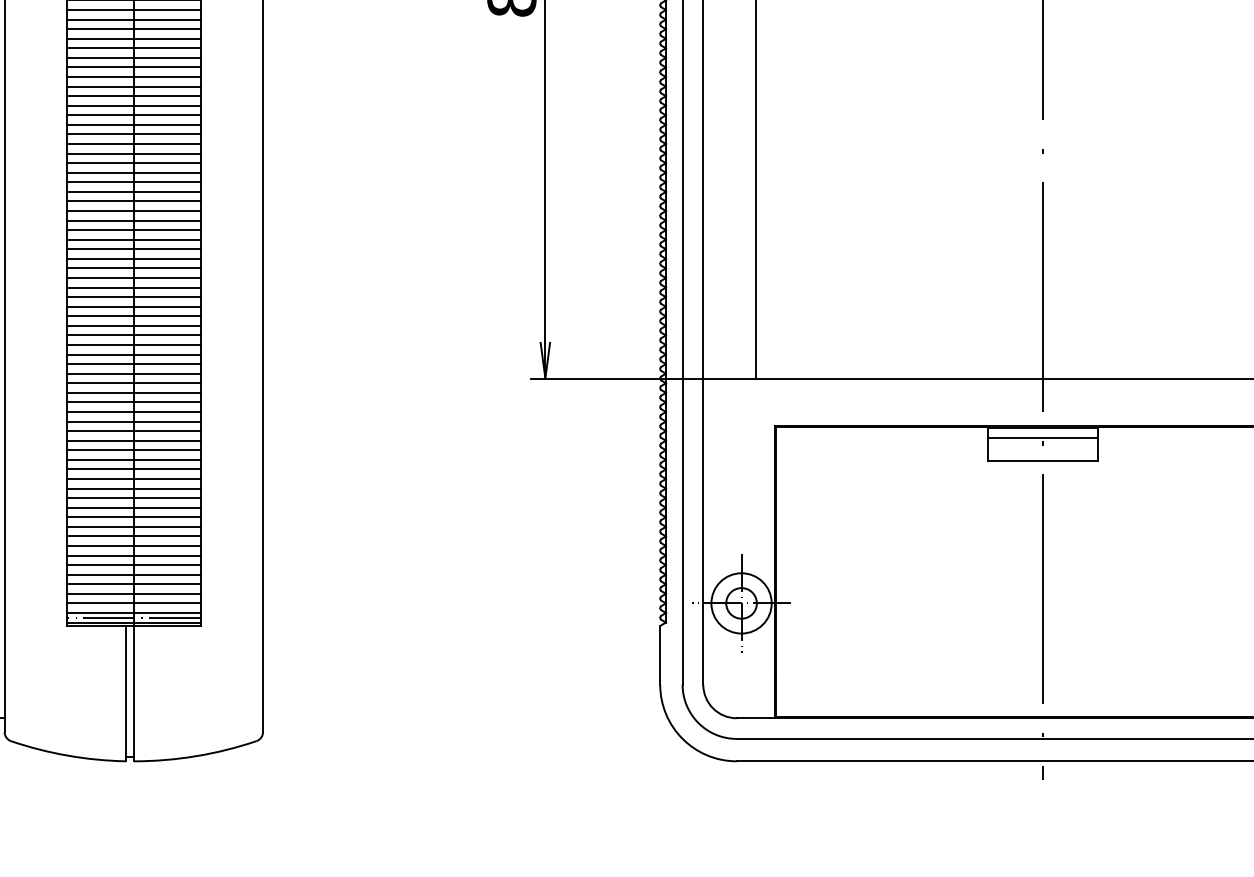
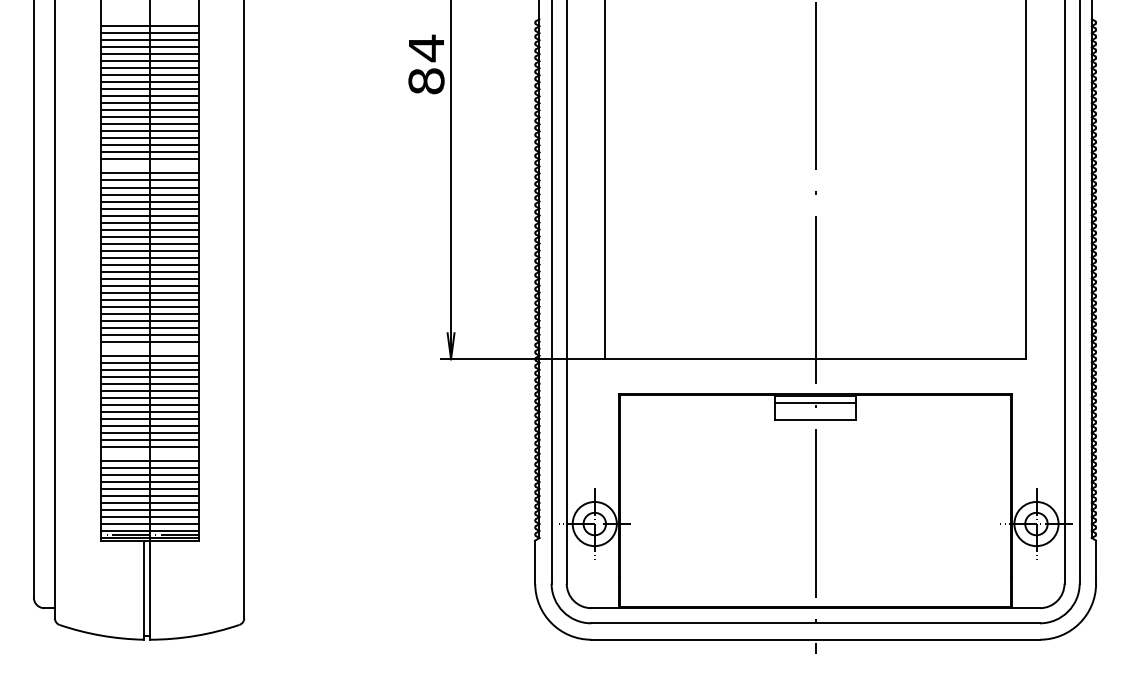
line: (133, 115) -> (149, 166), removed
line: (133, 363) -> (149, 348), removed
line: (133, 507) -> (149, 453), removed

